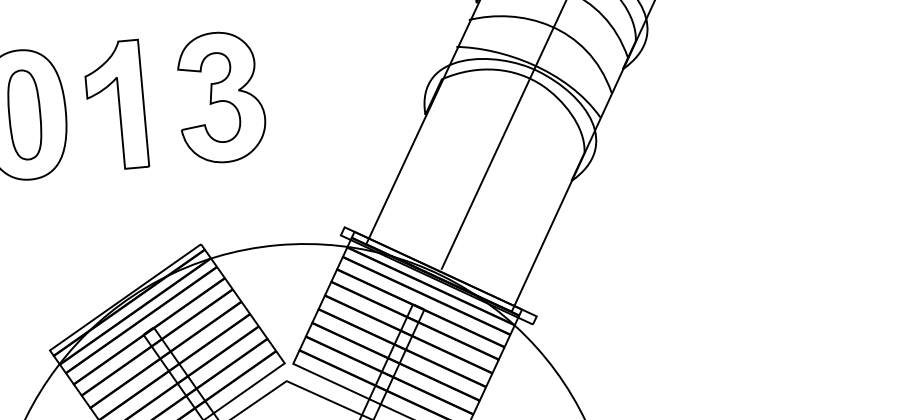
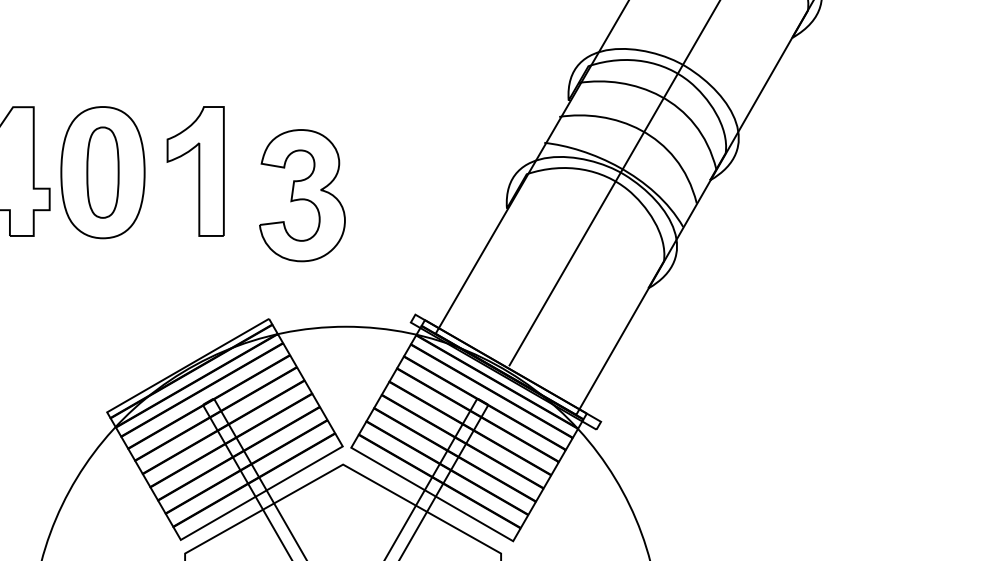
part: (221, 97) -> (302, 195), moved

